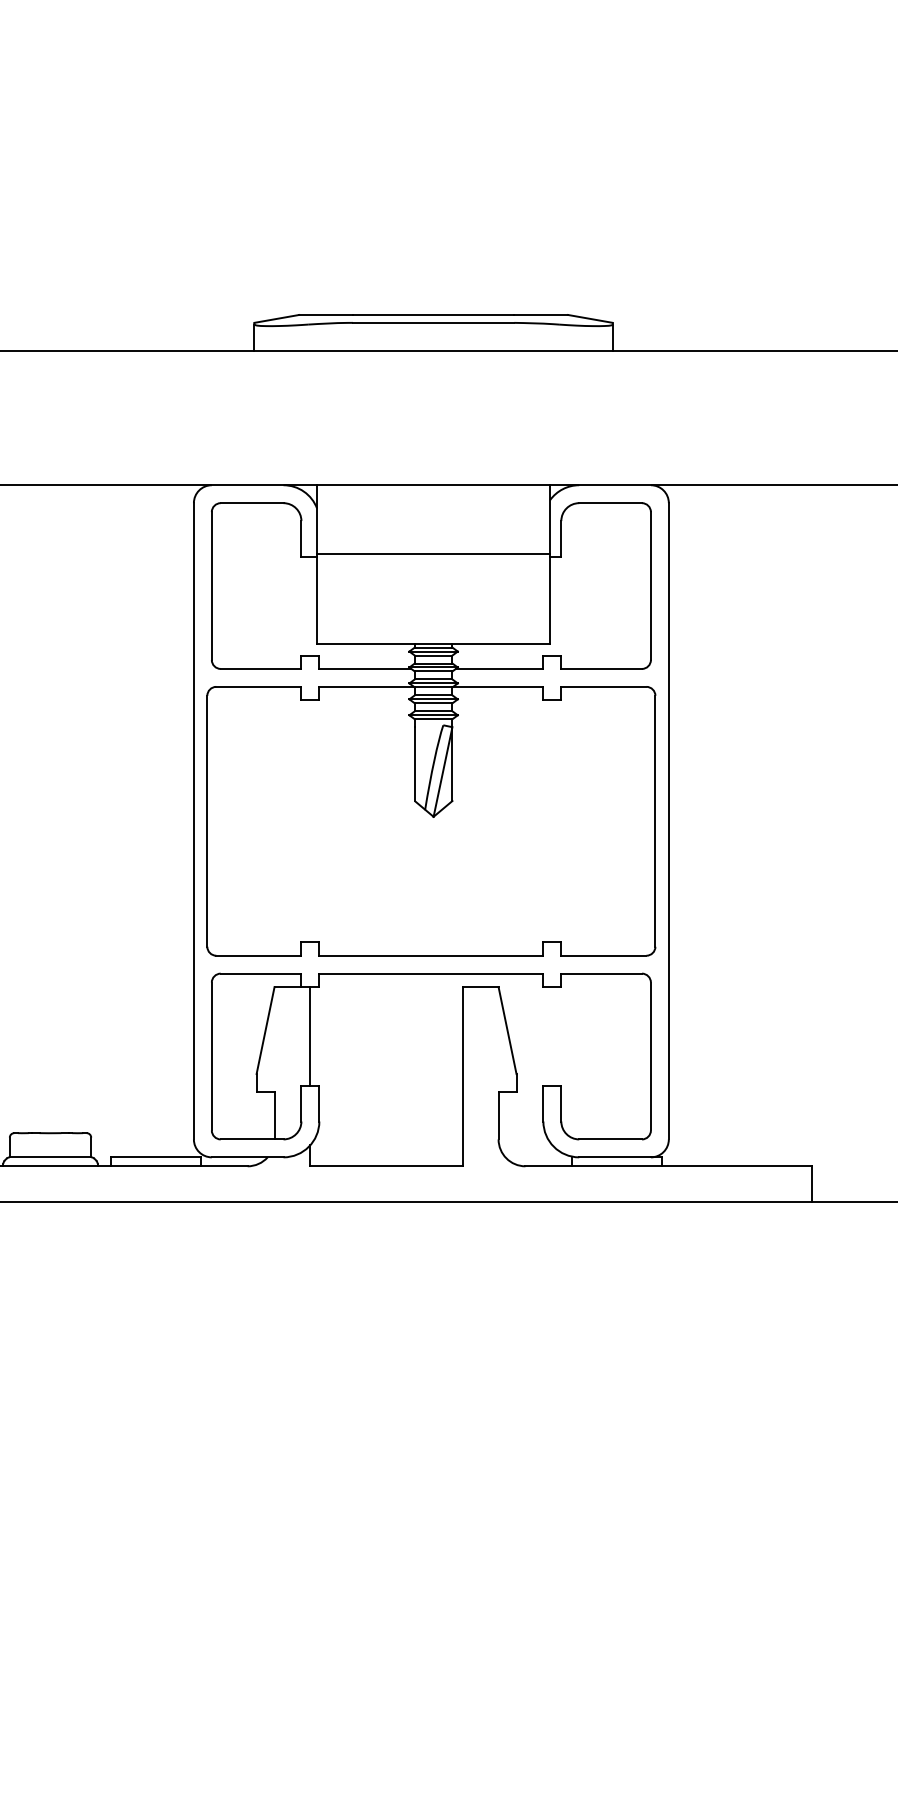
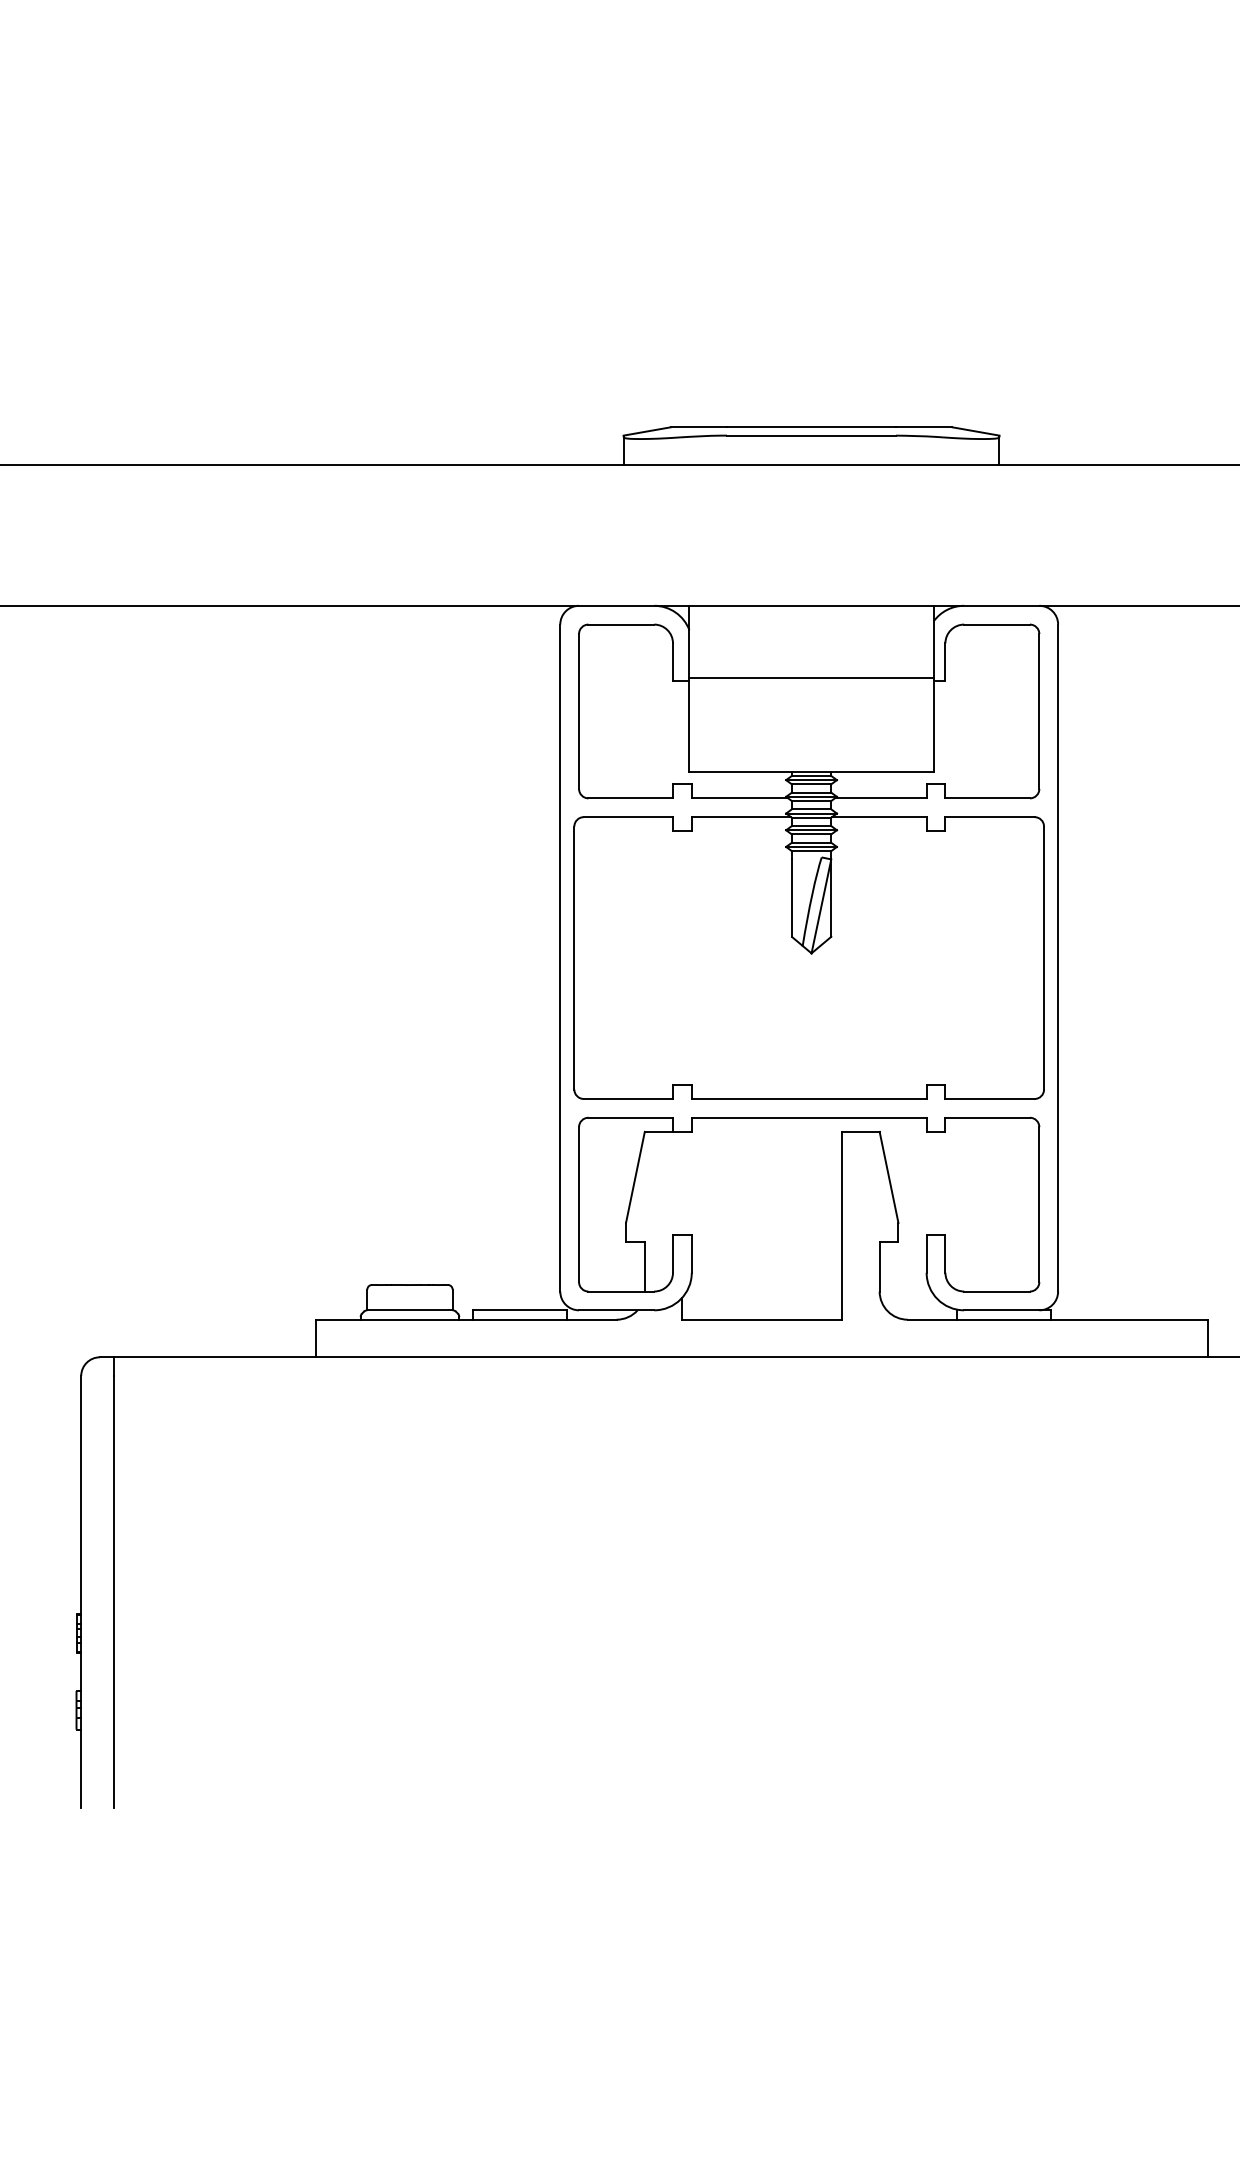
line: (310, 1036) -> (682, 1183), removed

